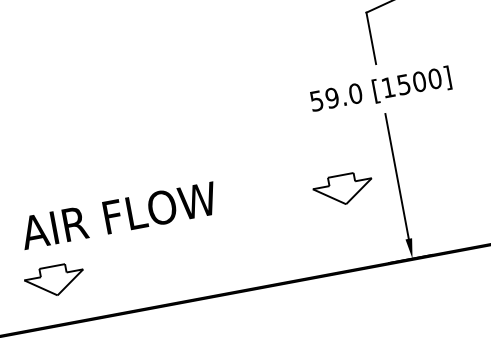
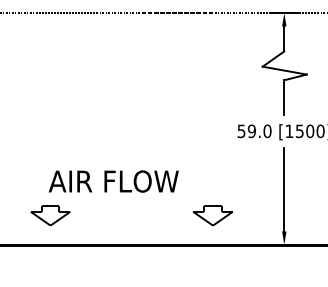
part: (342, 189) -> (212, 215), moved
text: (118, 215) -> (113, 181), moved

